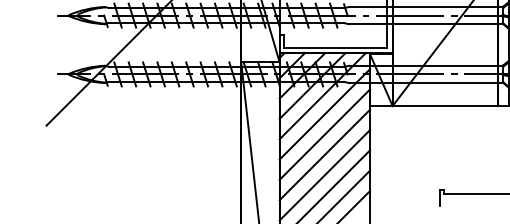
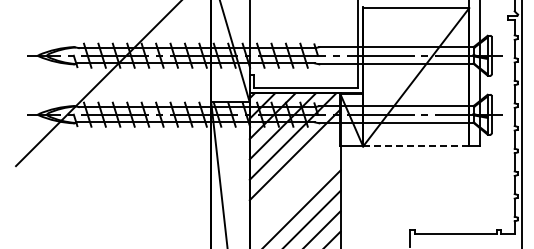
line: (444, 106) -> (415, 146), solid -> dashed
line: (324, 134) -> (294, 174), removed
line: (324, 154) -> (294, 195), removed

